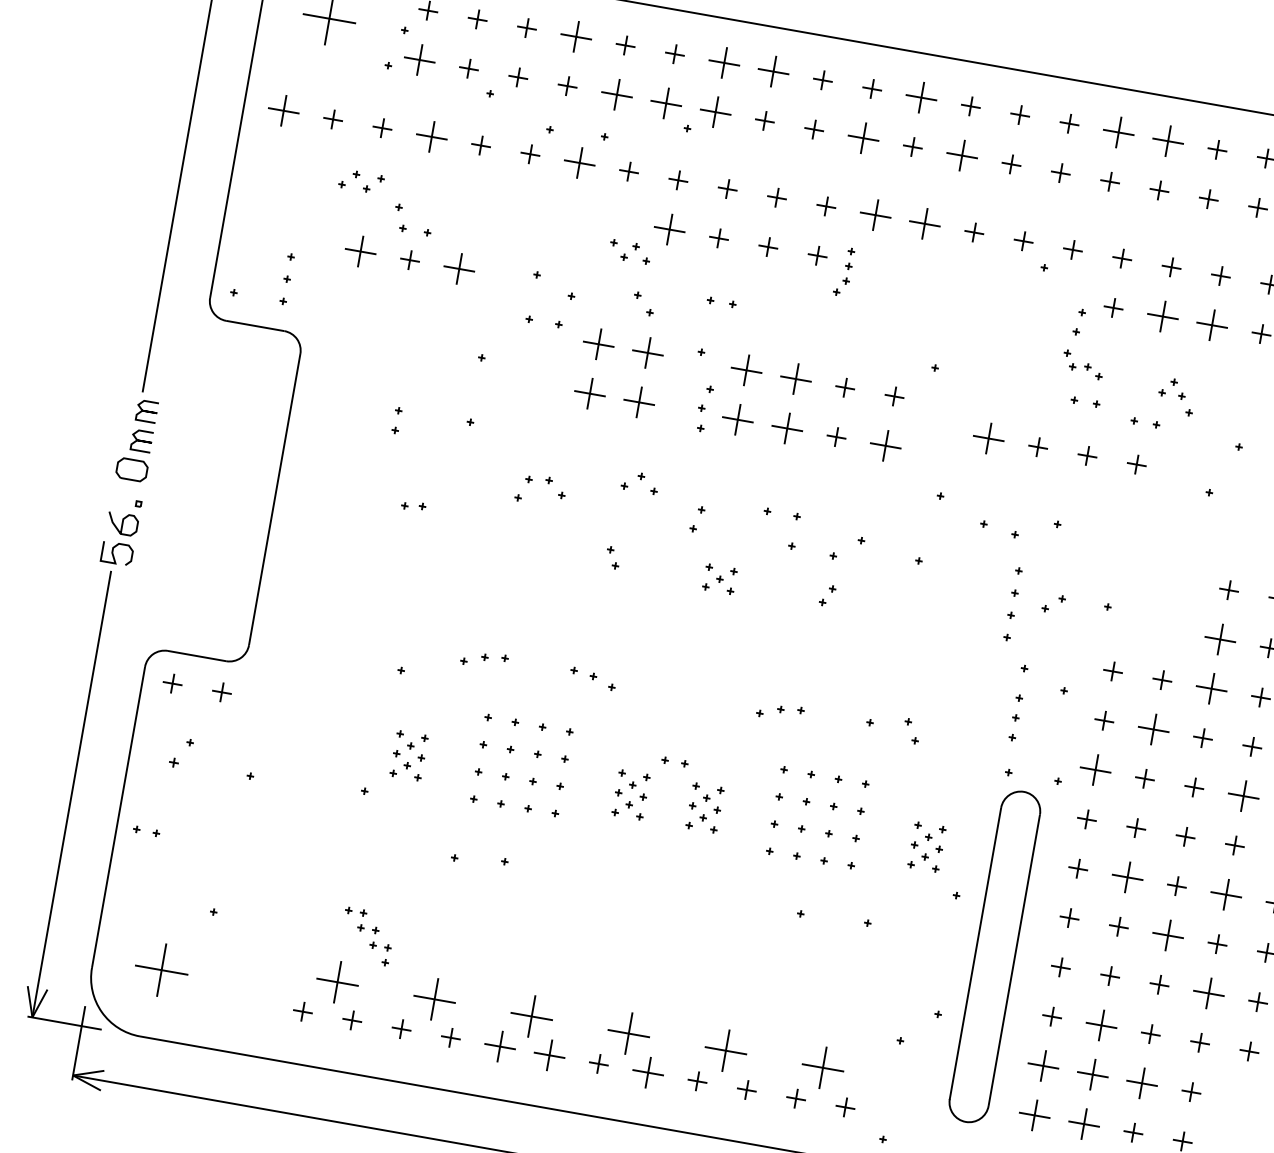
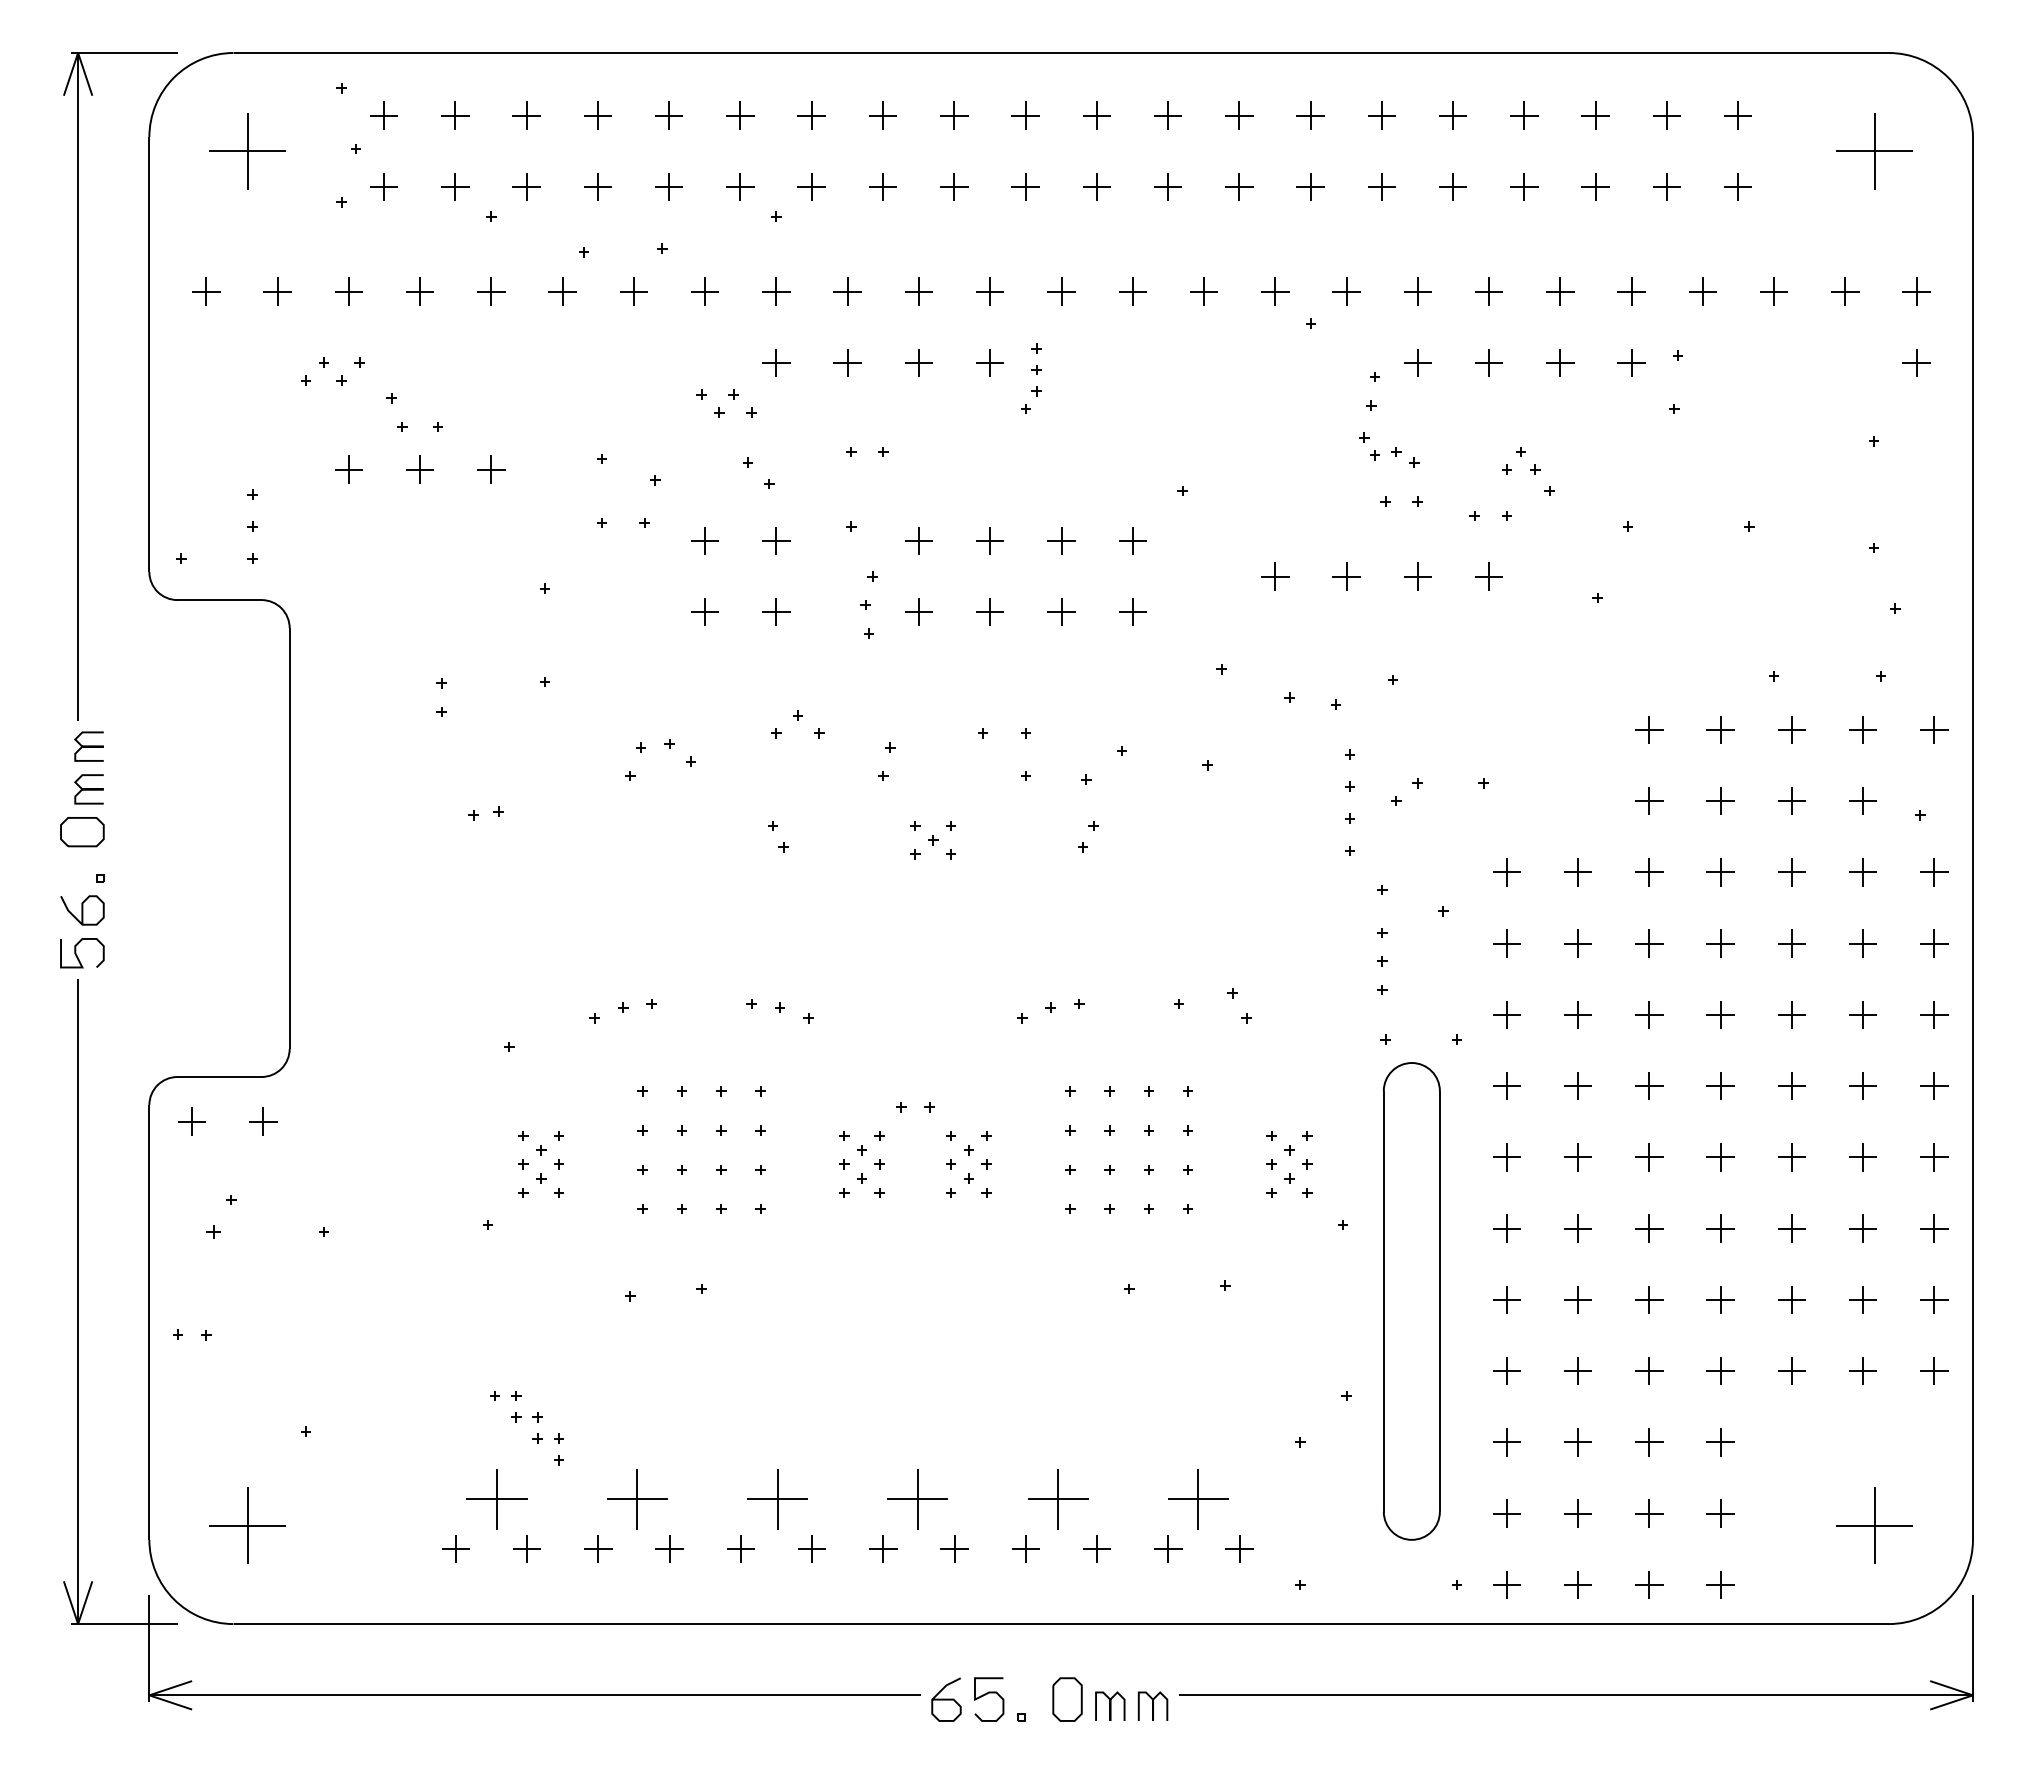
part: (576, 36) -> (597, 115), size x0.62
part: (419, 59) -> (383, 186), size x0.62
part: (724, 62) -> (811, 115), size x0.62
part: (773, 71) -> (882, 115), size x0.62
part: (616, 94) -> (668, 186), size x0.62
part: (921, 97) -> (1096, 115), size x0.62
part: (666, 103) -> (740, 186), size x0.62
part: (283, 110) -> (206, 291), size x0.62
part: (715, 111) -> (811, 186), size x0.62
part: (1118, 132) -> (1381, 115), size x0.62
part: (431, 136) -> (419, 291), size x0.62
part: (863, 138) -> (1025, 186), size x0.62
part: (1167, 141) -> (1452, 115), size x0.62
part: (961, 155) -> (1167, 186), size x0.62
part: (579, 162) -> (633, 291), size x0.62
part: (875, 215) -> (1061, 291), size x0.62
part: (924, 223) -> (1132, 291), size x0.62
part: (669, 229) -> (776, 362), size x0.62
part: (360, 251) -> (348, 469), size x0.62
part: (459, 268) -> (491, 469), size x0.62
part: (1162, 316) -> (1488, 362), size x0.62
part: (1212, 325) -> (1560, 362), size x0.62
part: (598, 343) -> (704, 540), size x0.62
part: (648, 352) -> (776, 540), size x0.62
part: (746, 370) -> (918, 540), size x0.62
part: (795, 378) -> (989, 540), size x0.62
part: (589, 393) -> (704, 611), size x0.62
part: (639, 401) -> (776, 611), size x0.62
part: (737, 419) -> (918, 611), size x0.62
part: (786, 427) -> (989, 611), size x0.62
part: (989, 438) -> (1275, 576), size x0.62
part: (885, 445) -> (1132, 611), size x0.62
part: (1220, 639) -> (1649, 800), size x0.62
part: (1211, 689) -> (1649, 872), size x0.62
part: (1153, 729) -> (1577, 943), size x0.62
part: (1095, 769) -> (1506, 1014), size x0.62
part: (1243, 795) -> (1720, 1014), size x0.62
part: (1127, 877) -> (1577, 1157), size x0.62
part: (1226, 894) -> (1720, 1157), size x0.62
part: (1168, 935) -> (1649, 1228), size x0.62
part: (1208, 993) -> (1720, 1299), size x0.62
part: (1101, 1024) -> (1577, 1370), size x0.62
part: (500, 1045) -> (740, 1548), size x0.62
part: (549, 1054) -> (811, 1548), size x0.62
part: (1043, 1066) -> (1506, 1442), size x0.62
part: (648, 1072) -> (954, 1548), size x0.62
part: (1092, 1074) -> (1577, 1442), size x0.62
part: (1142, 1083) -> (1649, 1442), size x0.62
part: (1034, 1115) -> (1506, 1513), size x0.62
part: (1083, 1123) -> (1577, 1513), size x0.62

